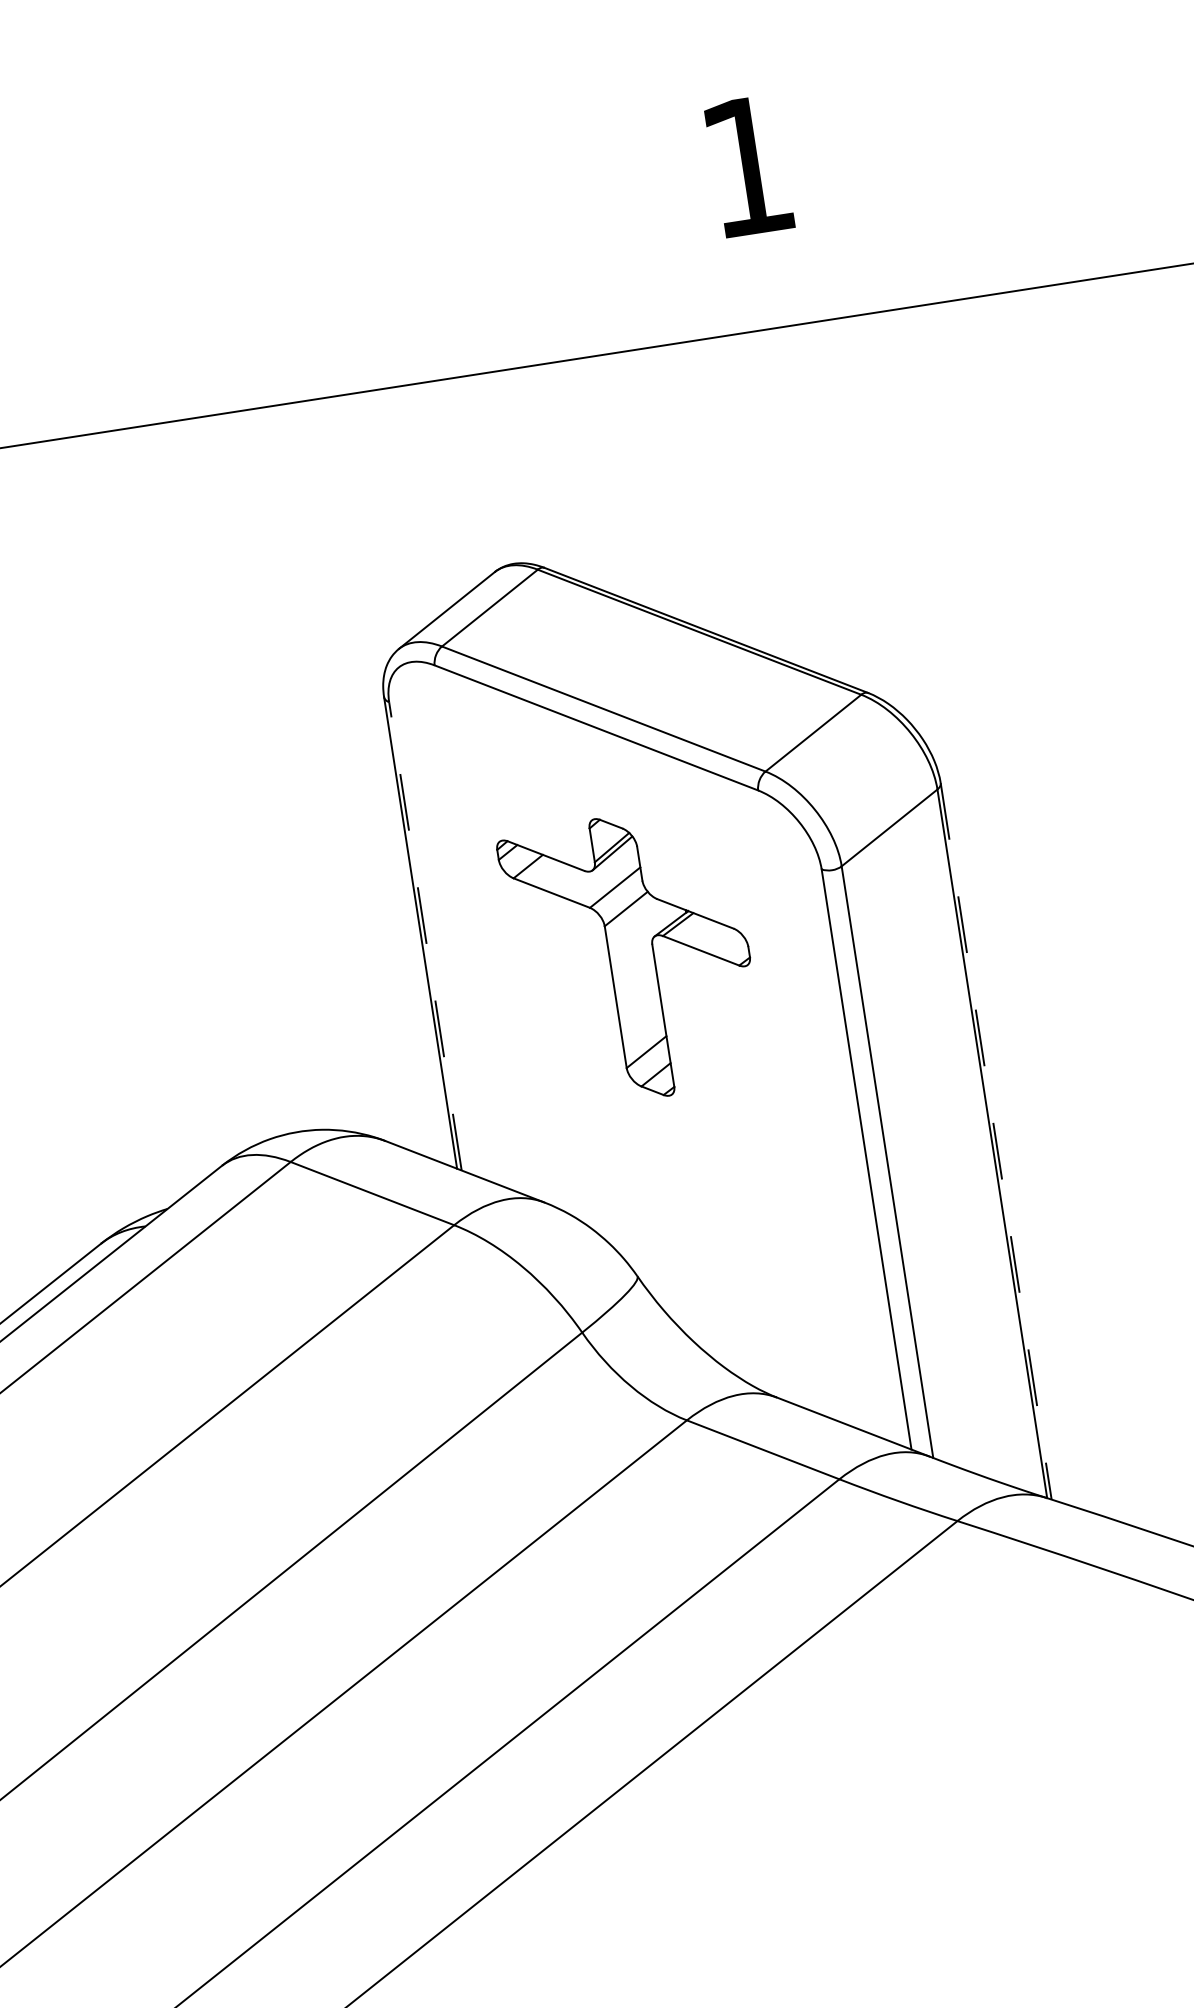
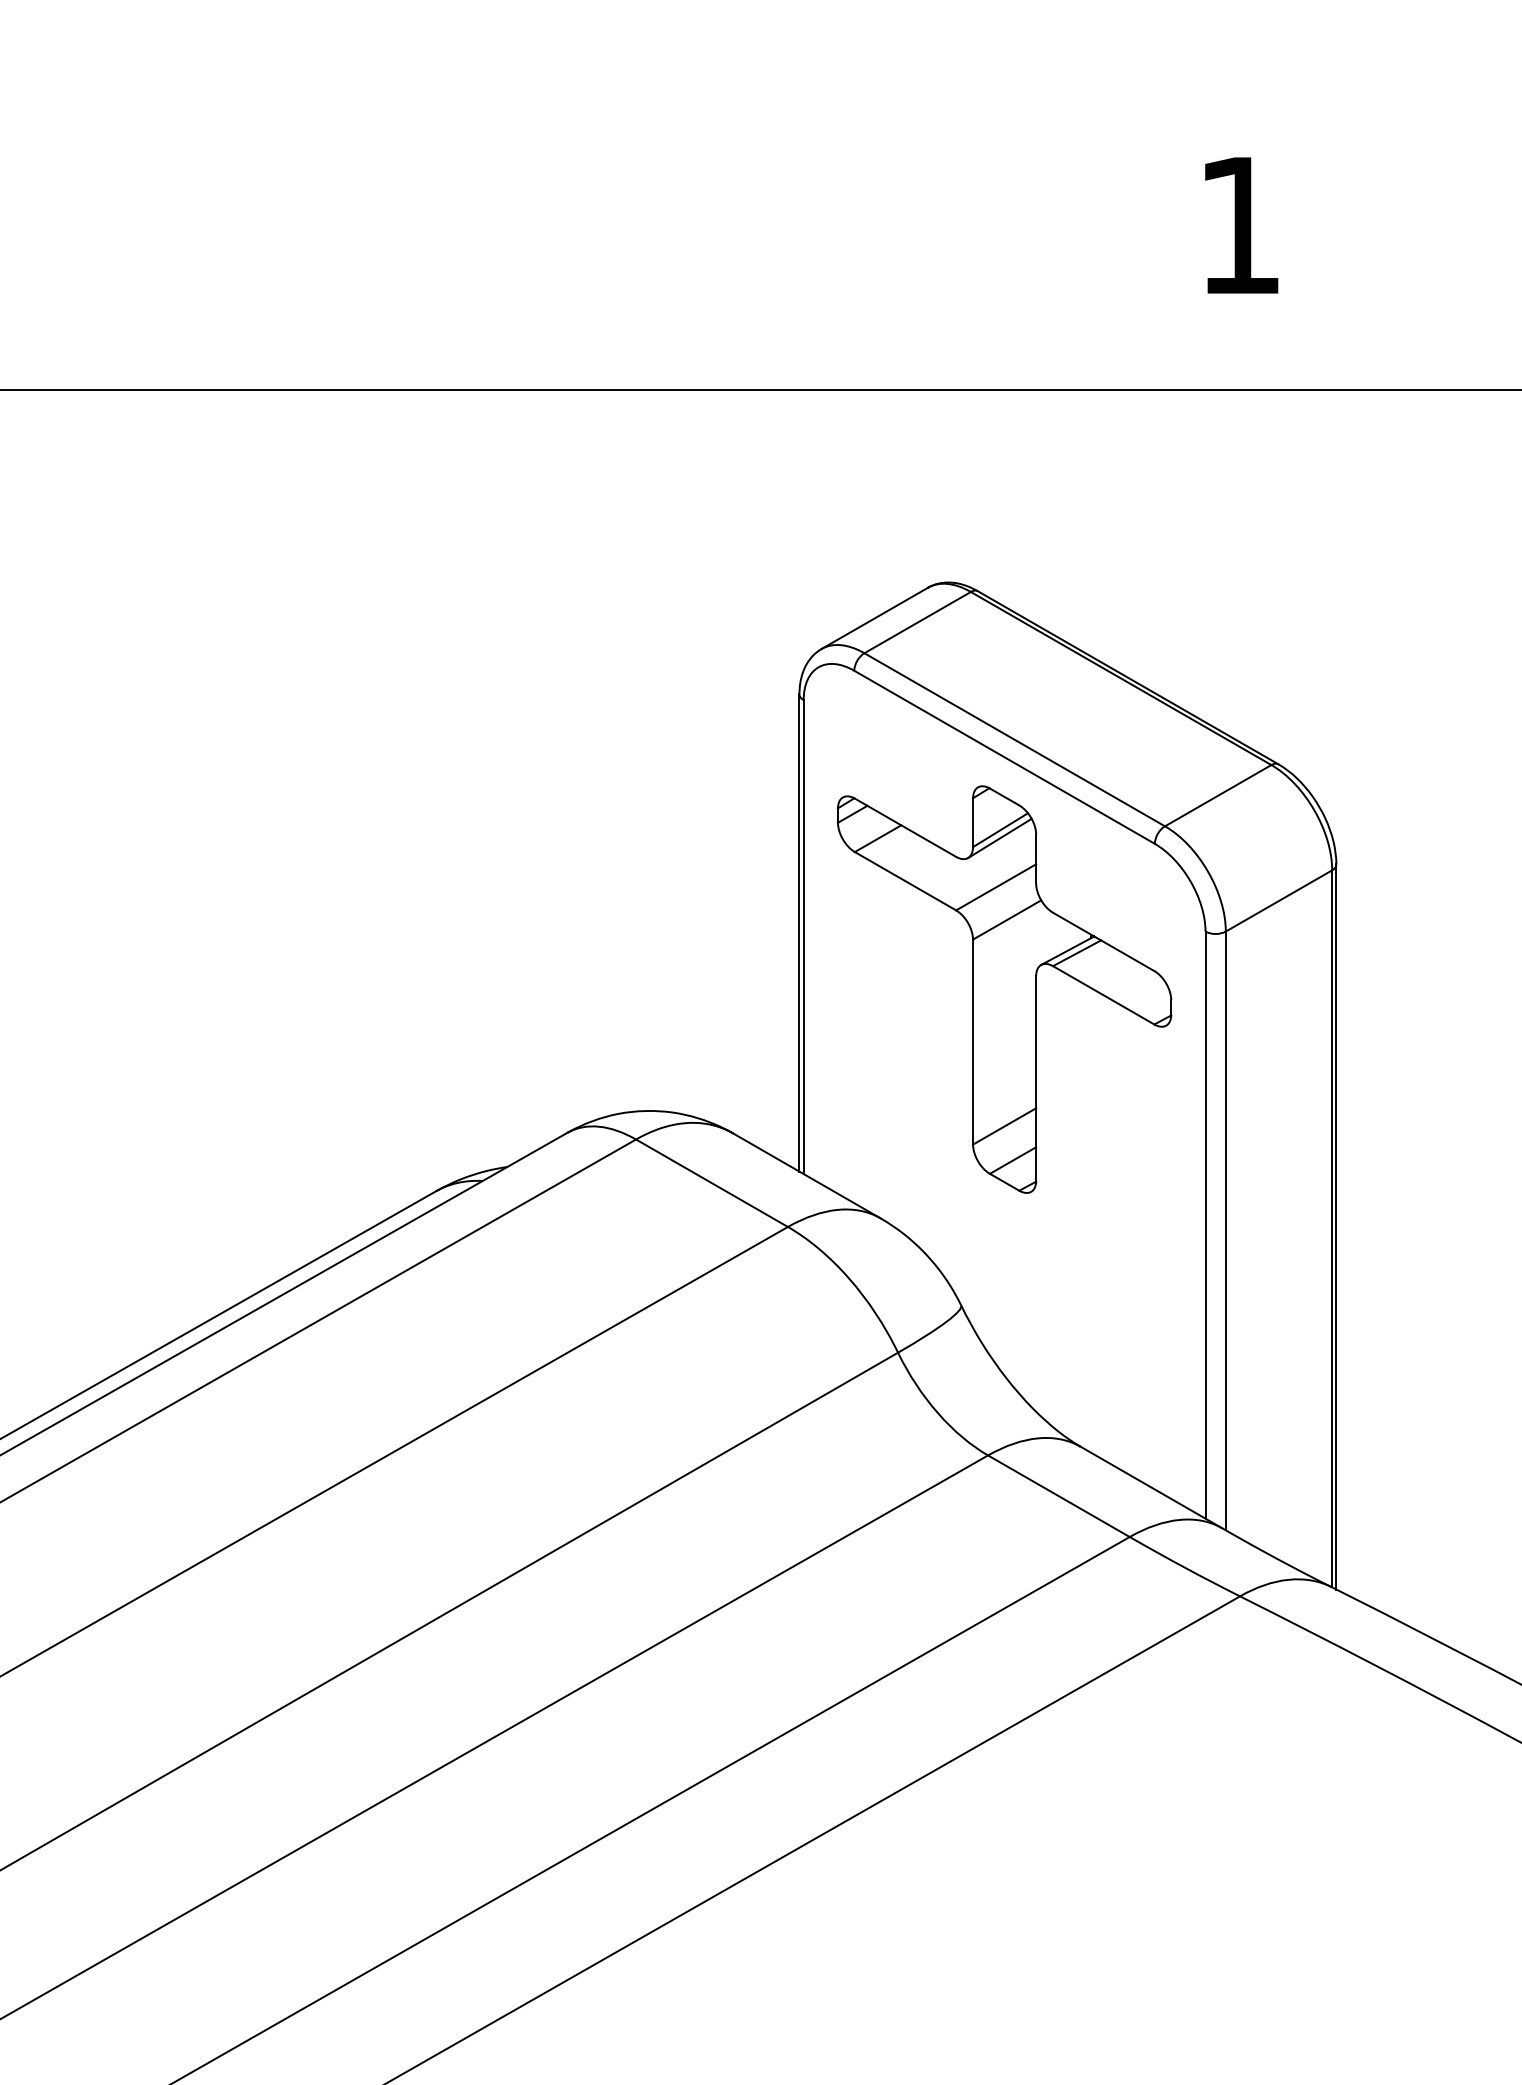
line: (425, 936) -> (803, 937), dashed -> solid
part: (631, 957) -> (1004, 989), size x1.43
line: (996, 1141) -> (1336, 1227), dashed -> solid

